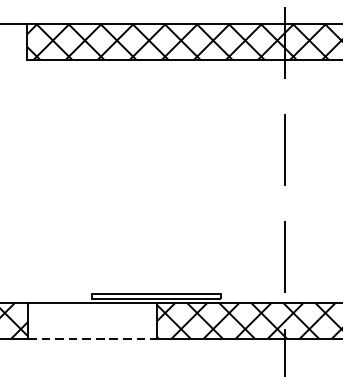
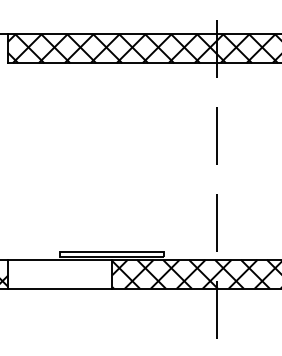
line: (92, 338) -> (60, 288), dashed -> solid

